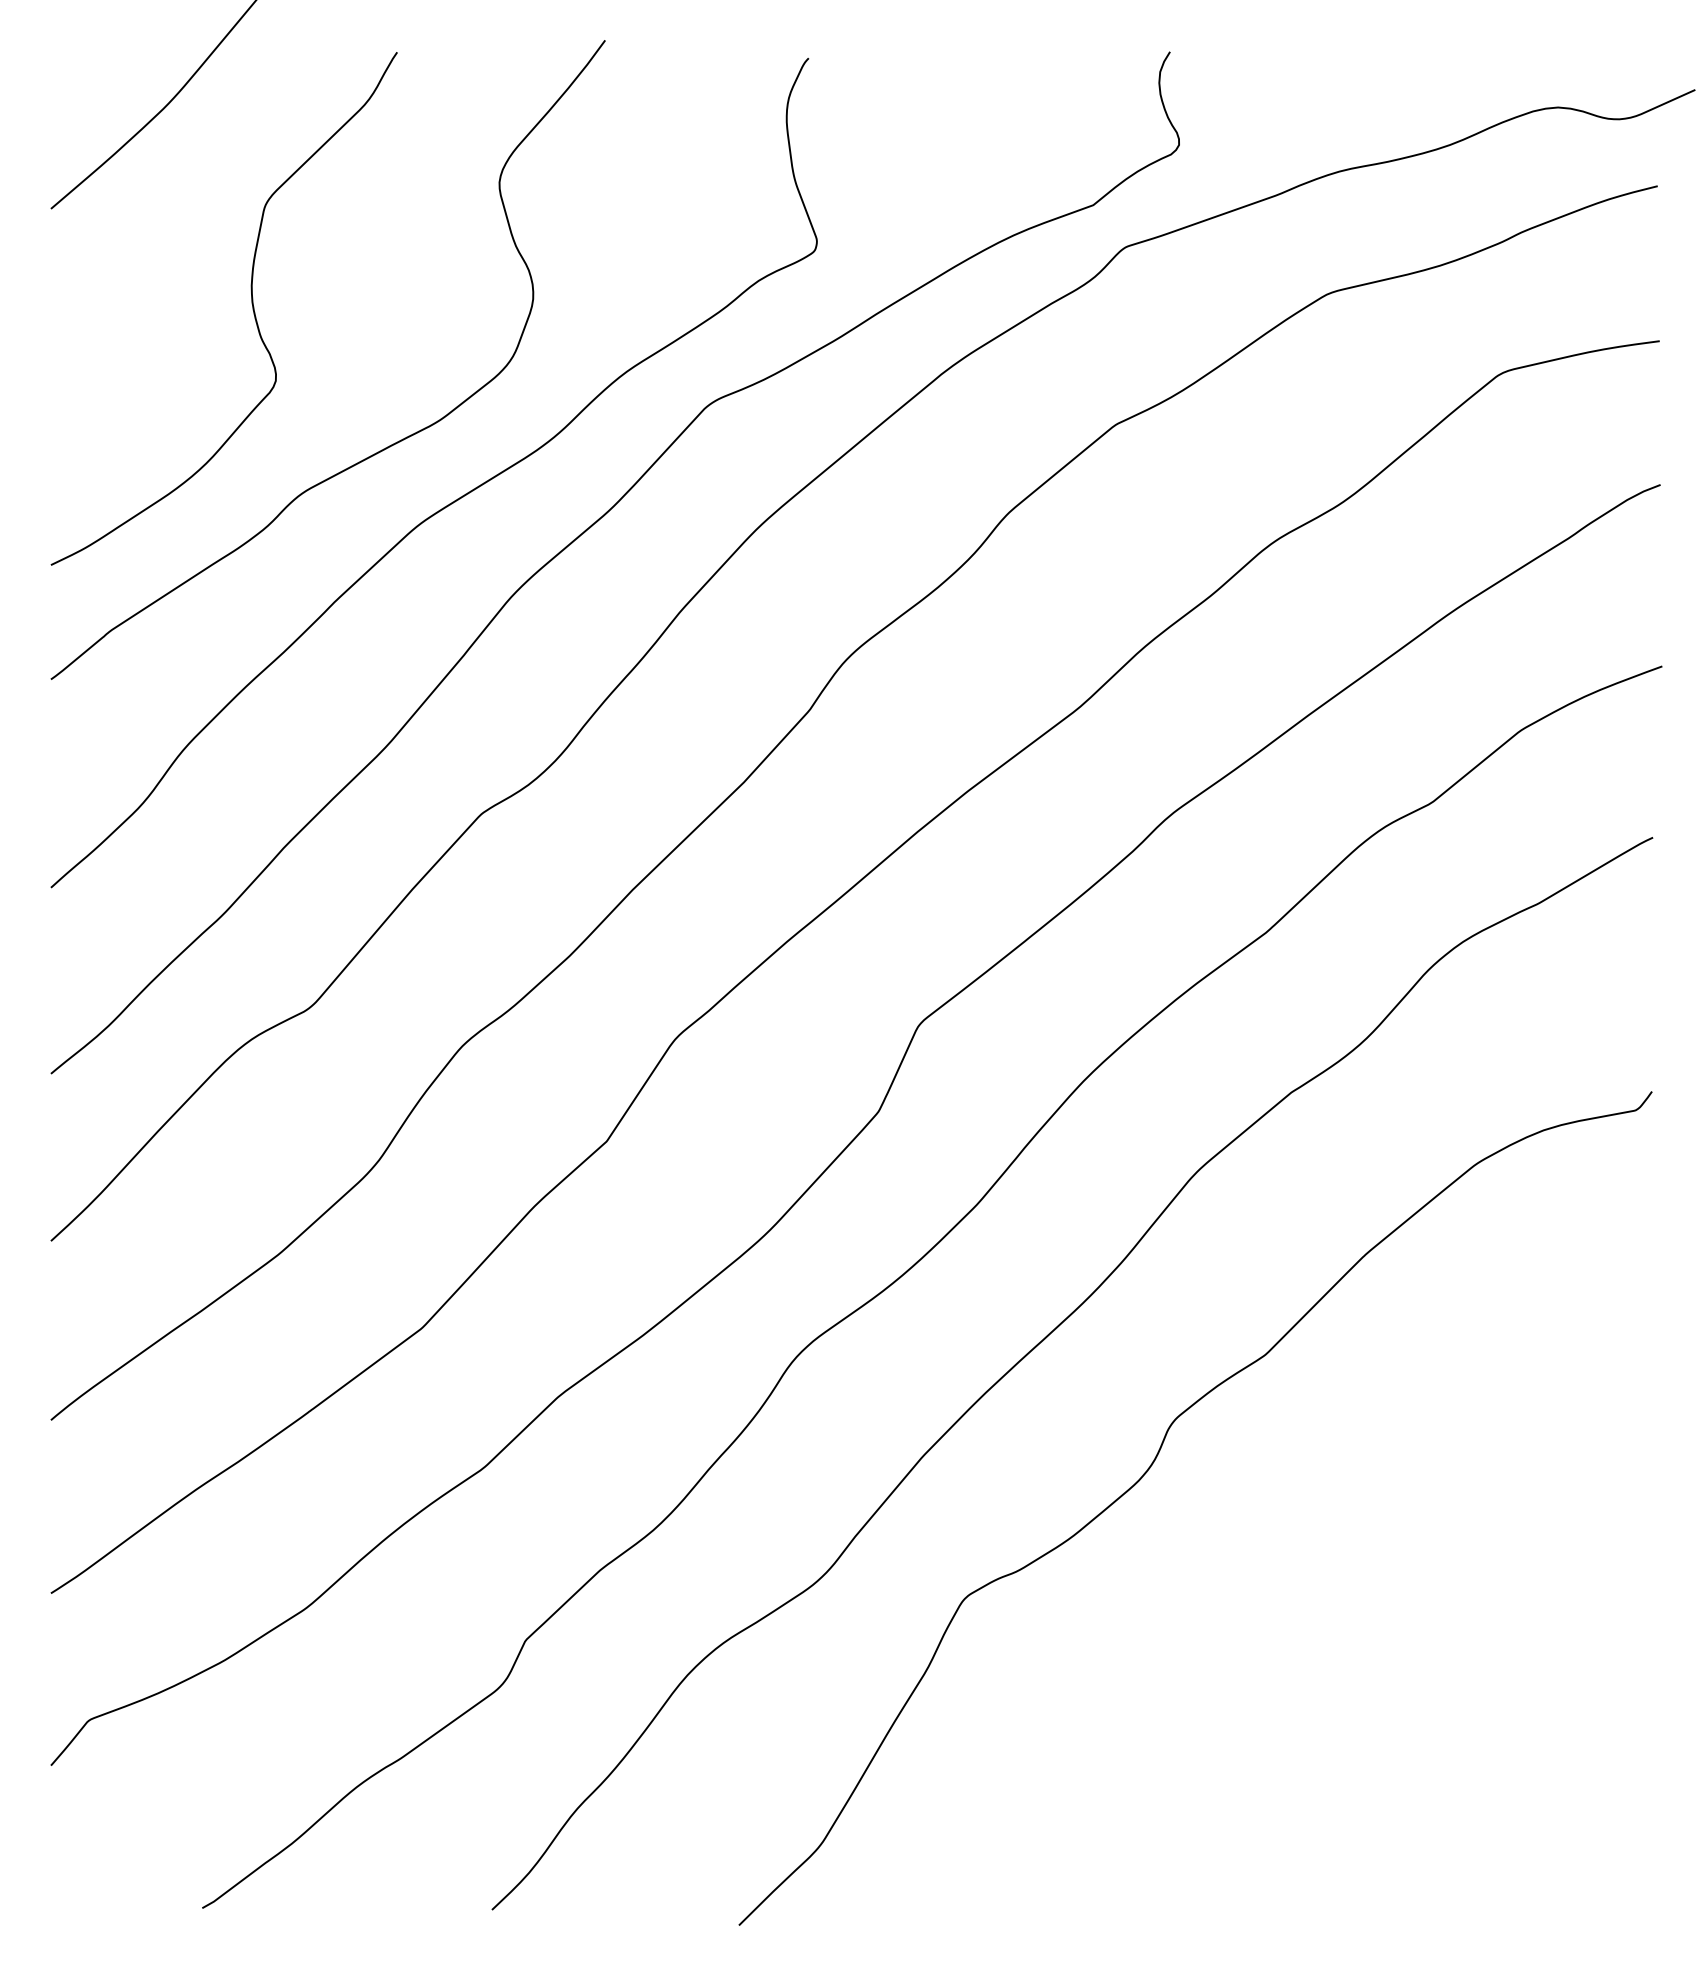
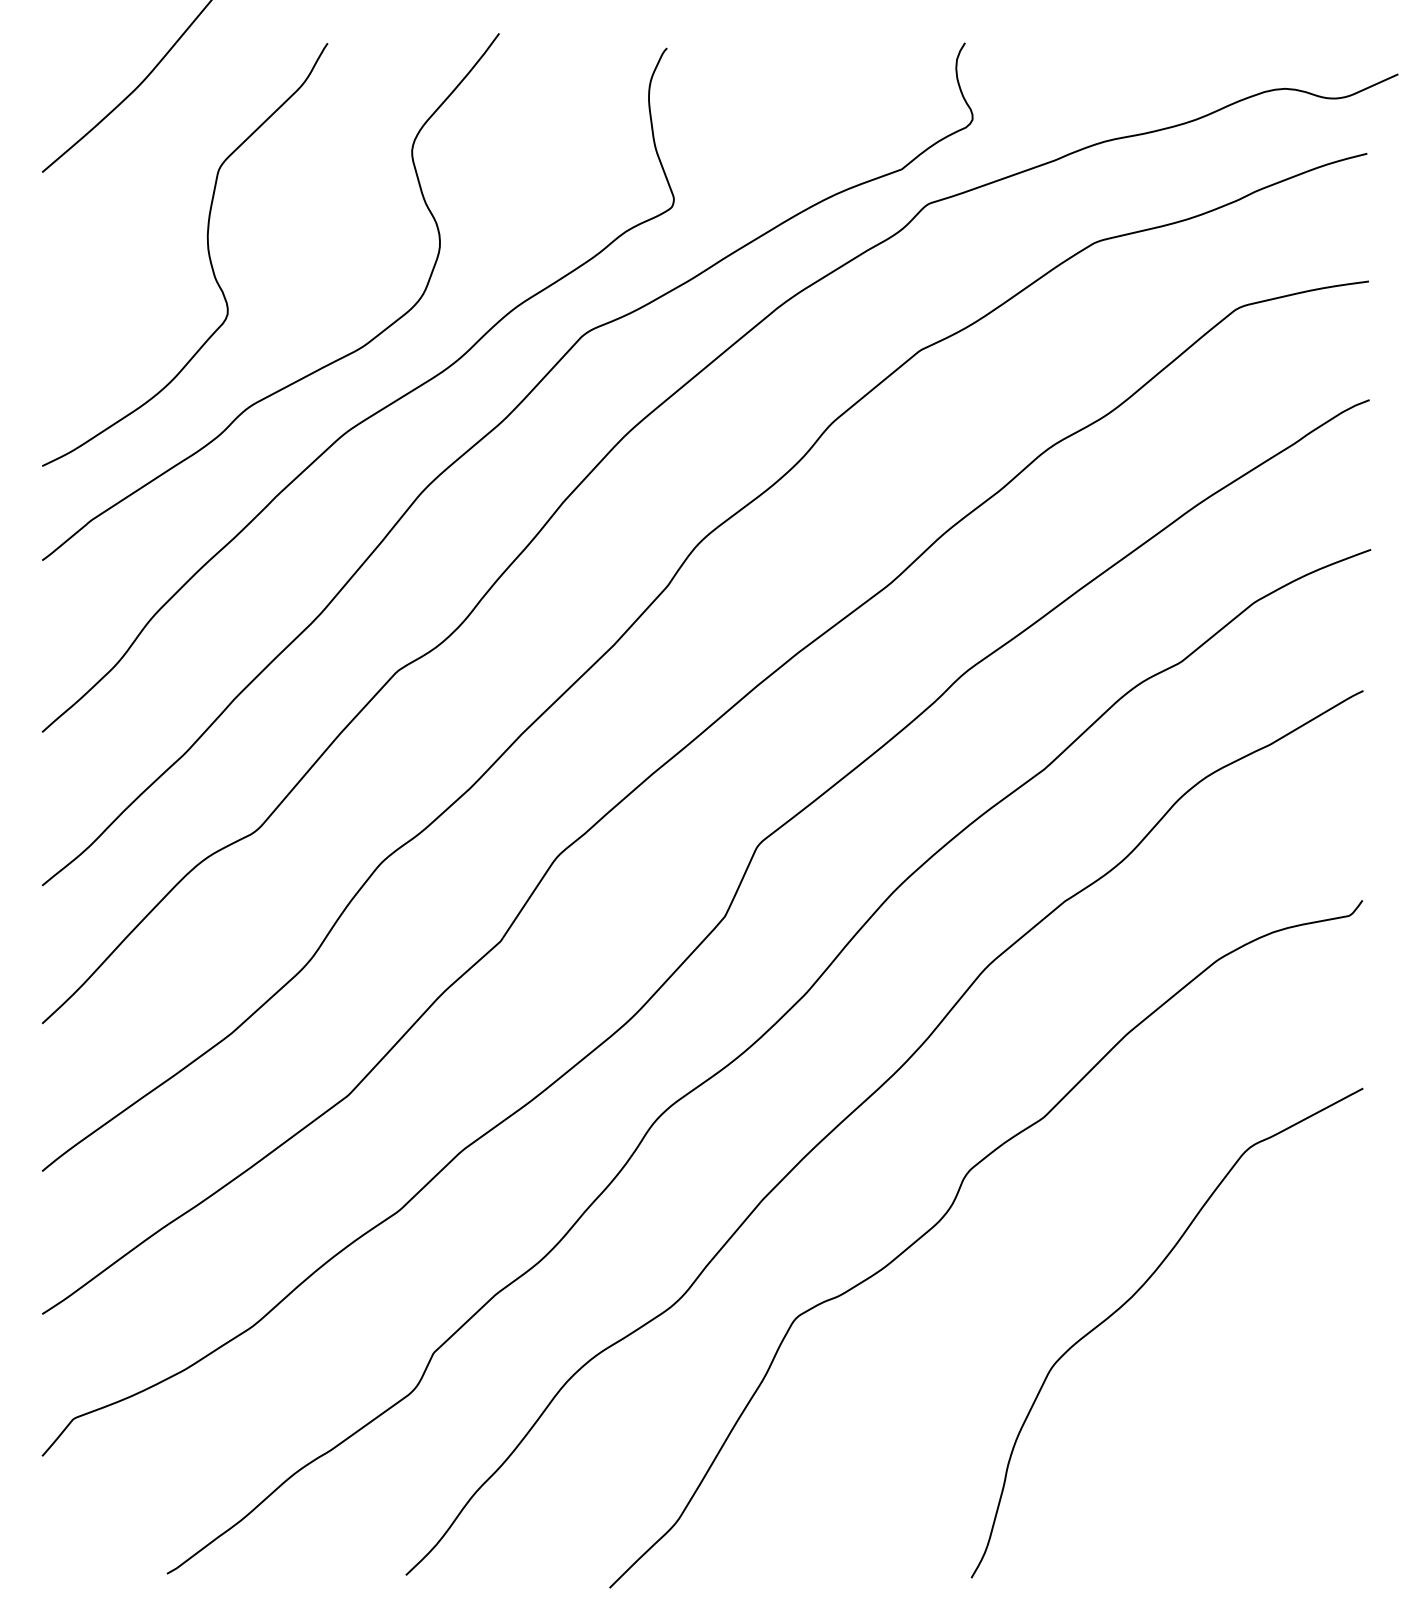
curve: (1372, 1573) -> (1132, 1297), added

